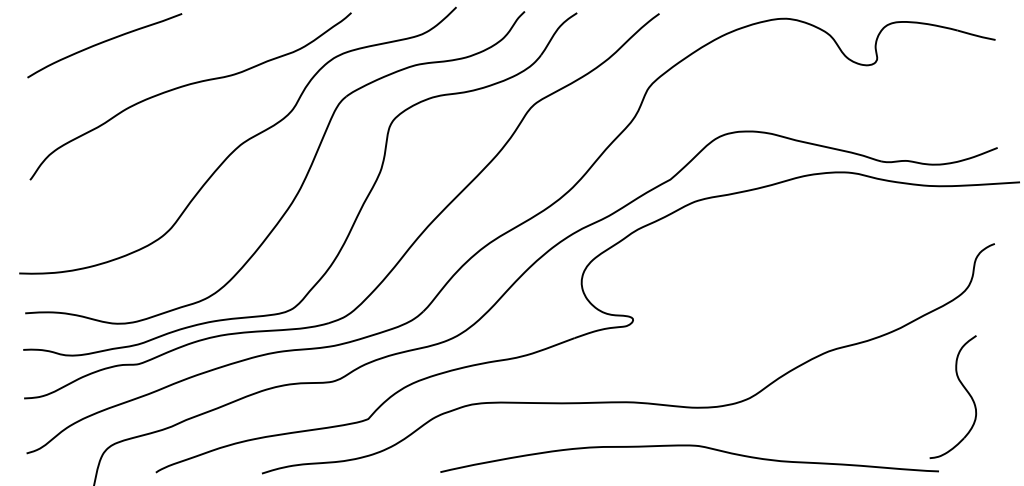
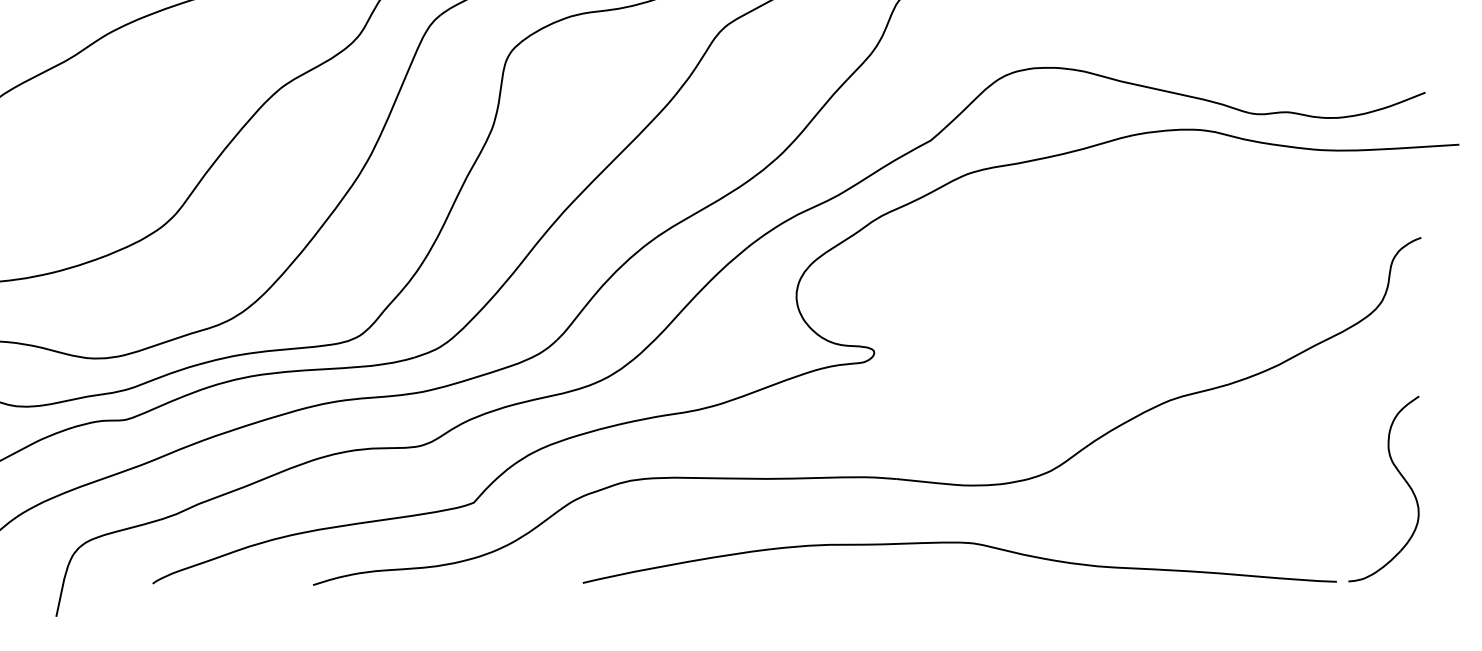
part: (964, 389) -> (1401, 477), moved

